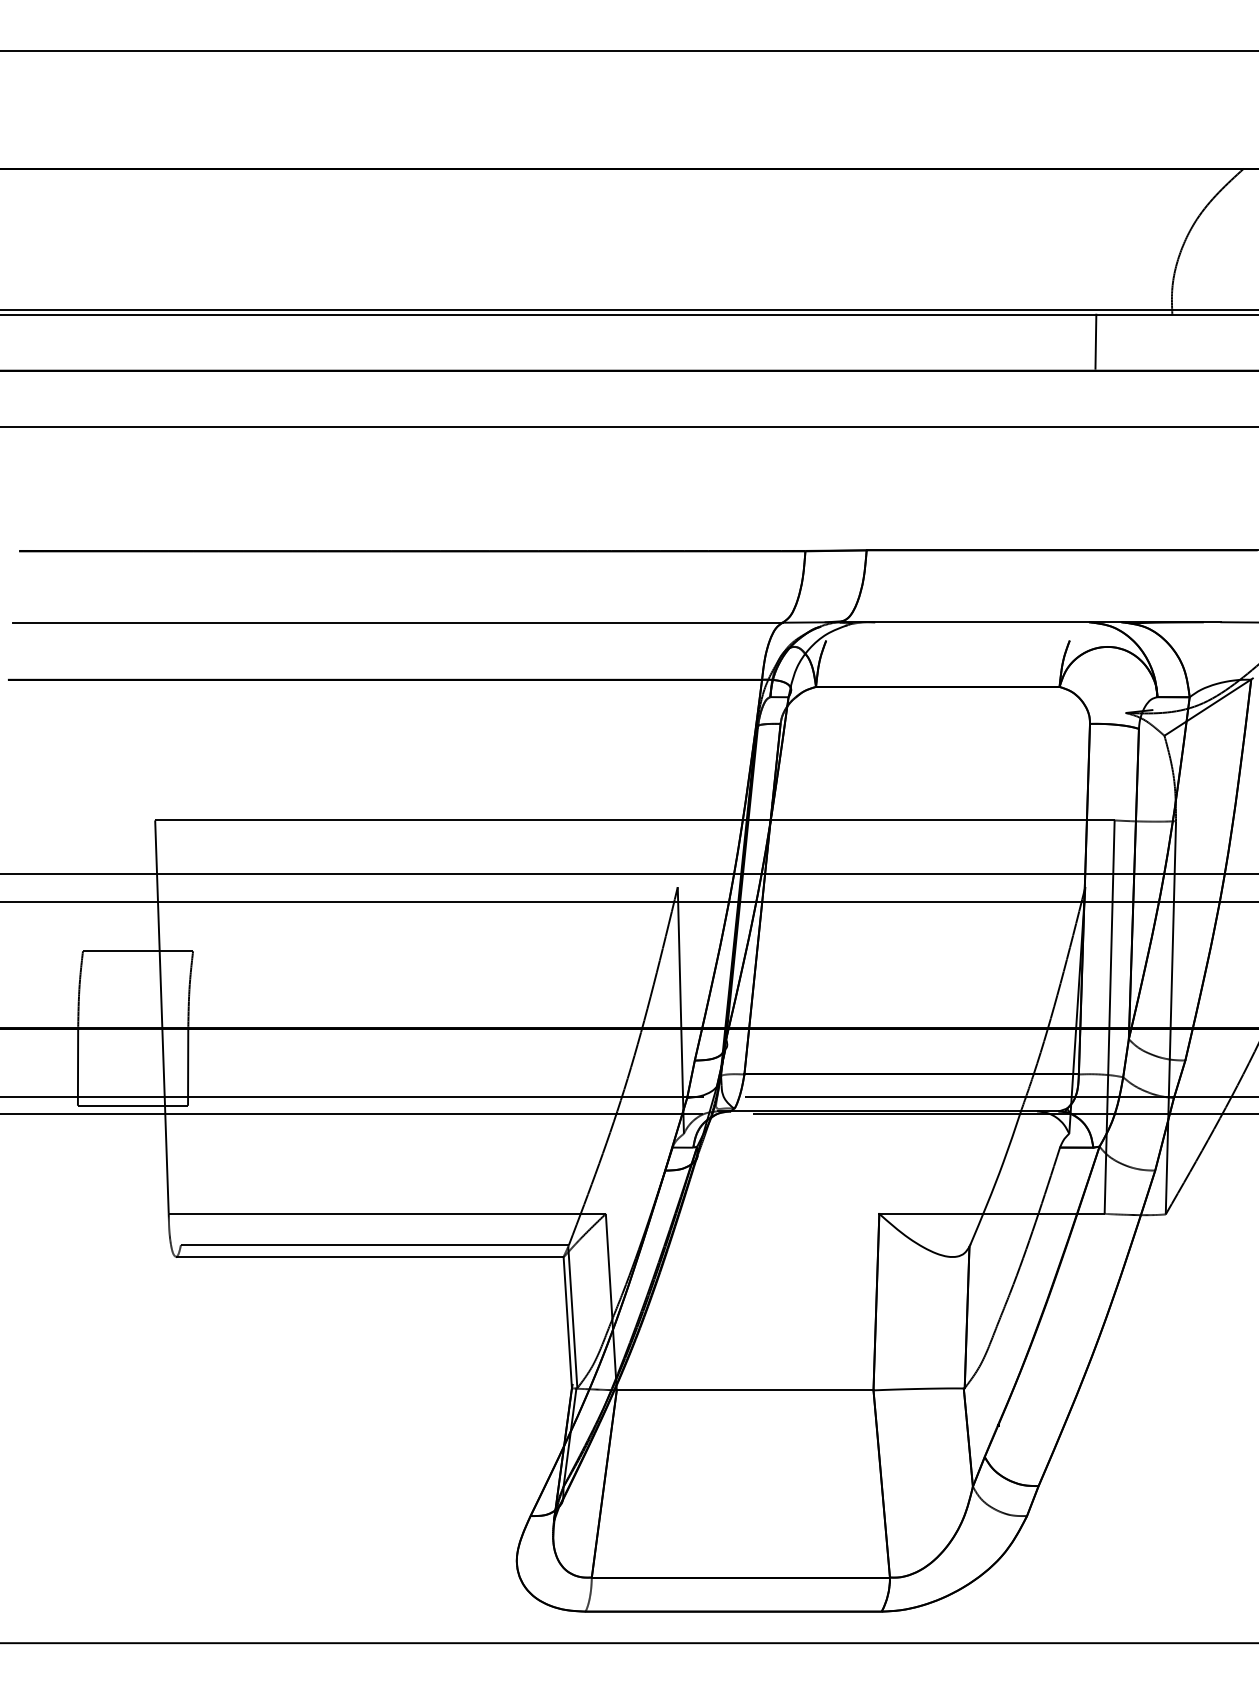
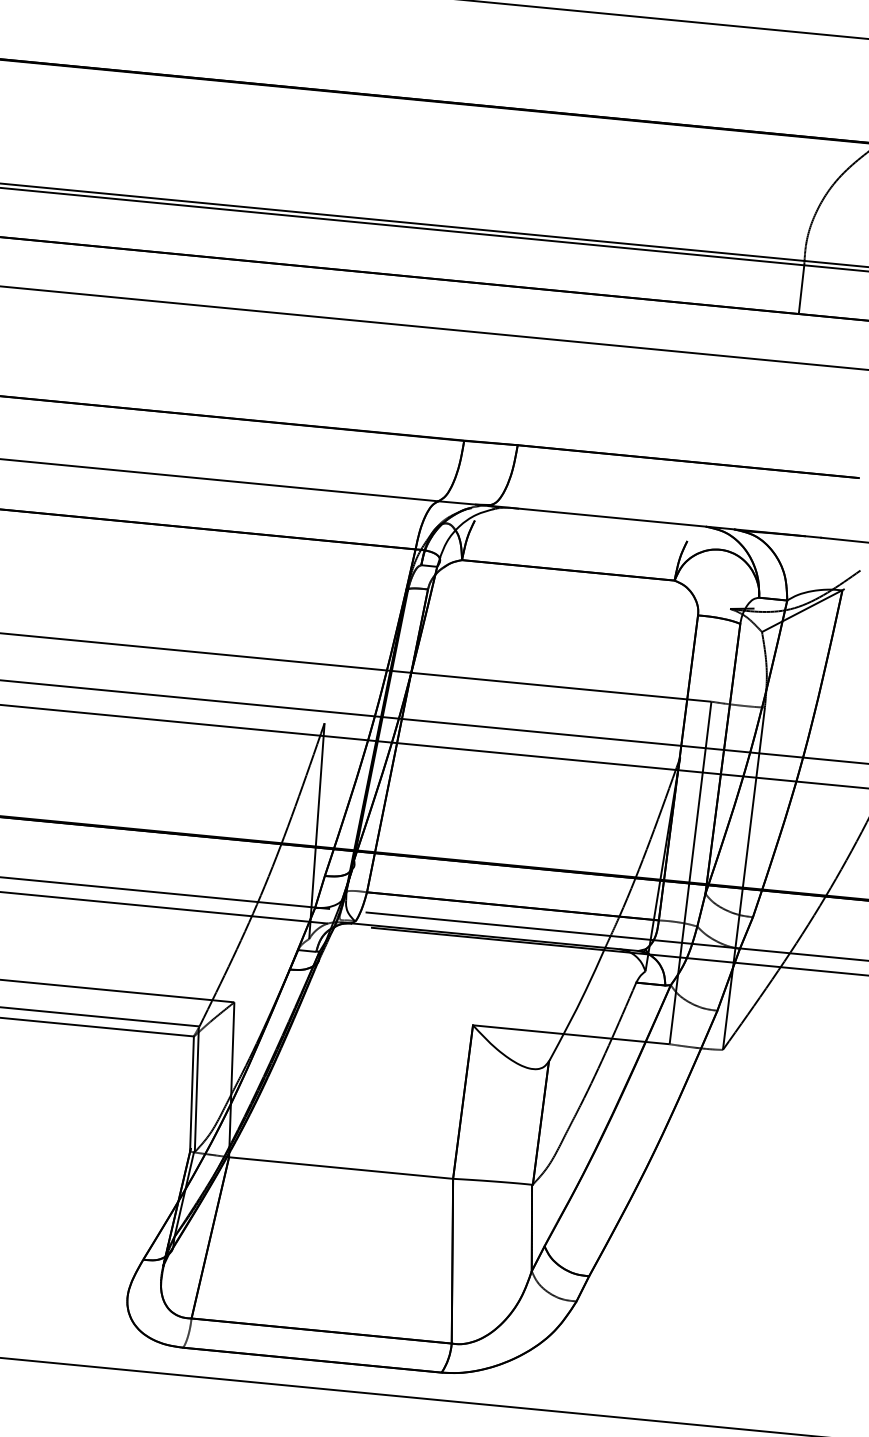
line: (1095, 341) -> (801, 289), moved

